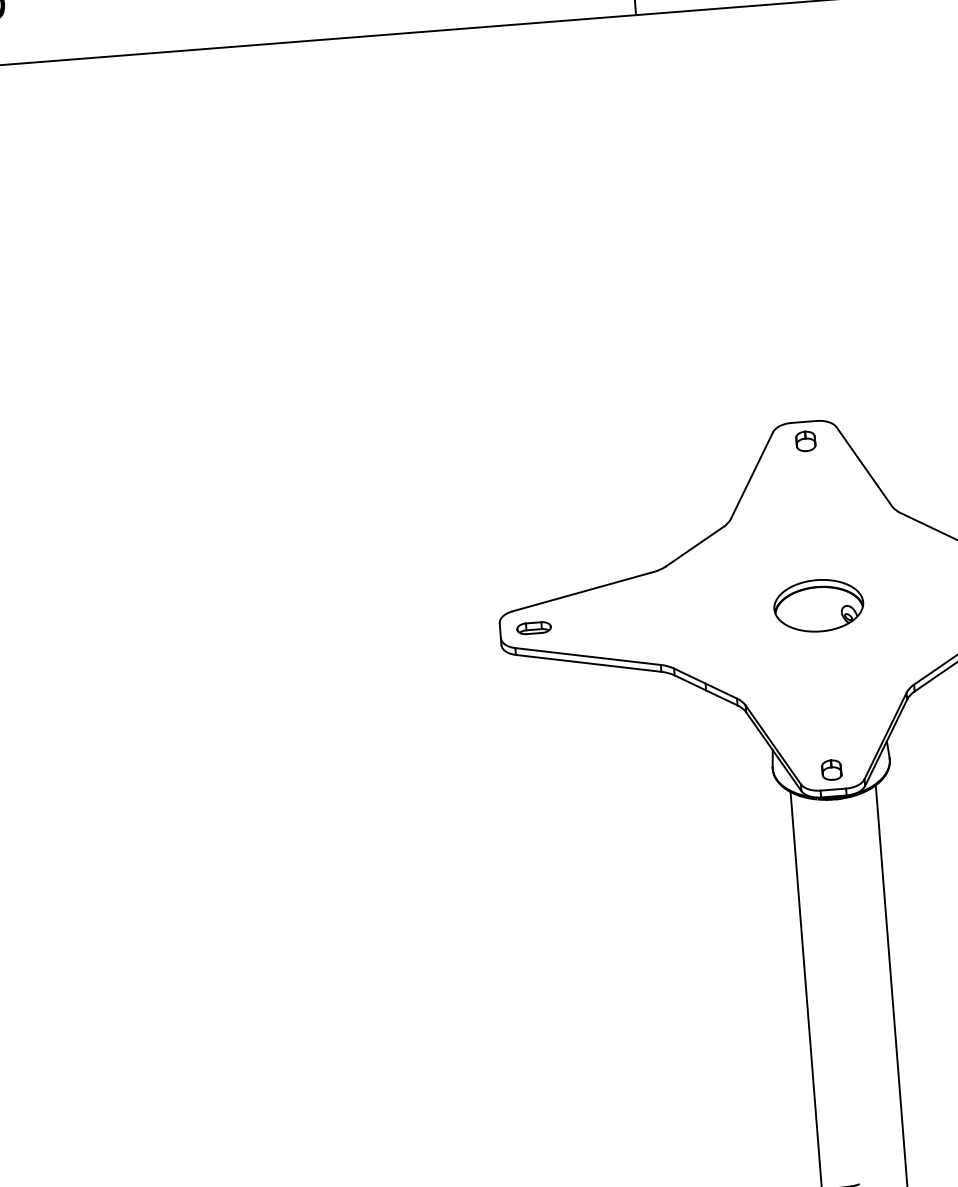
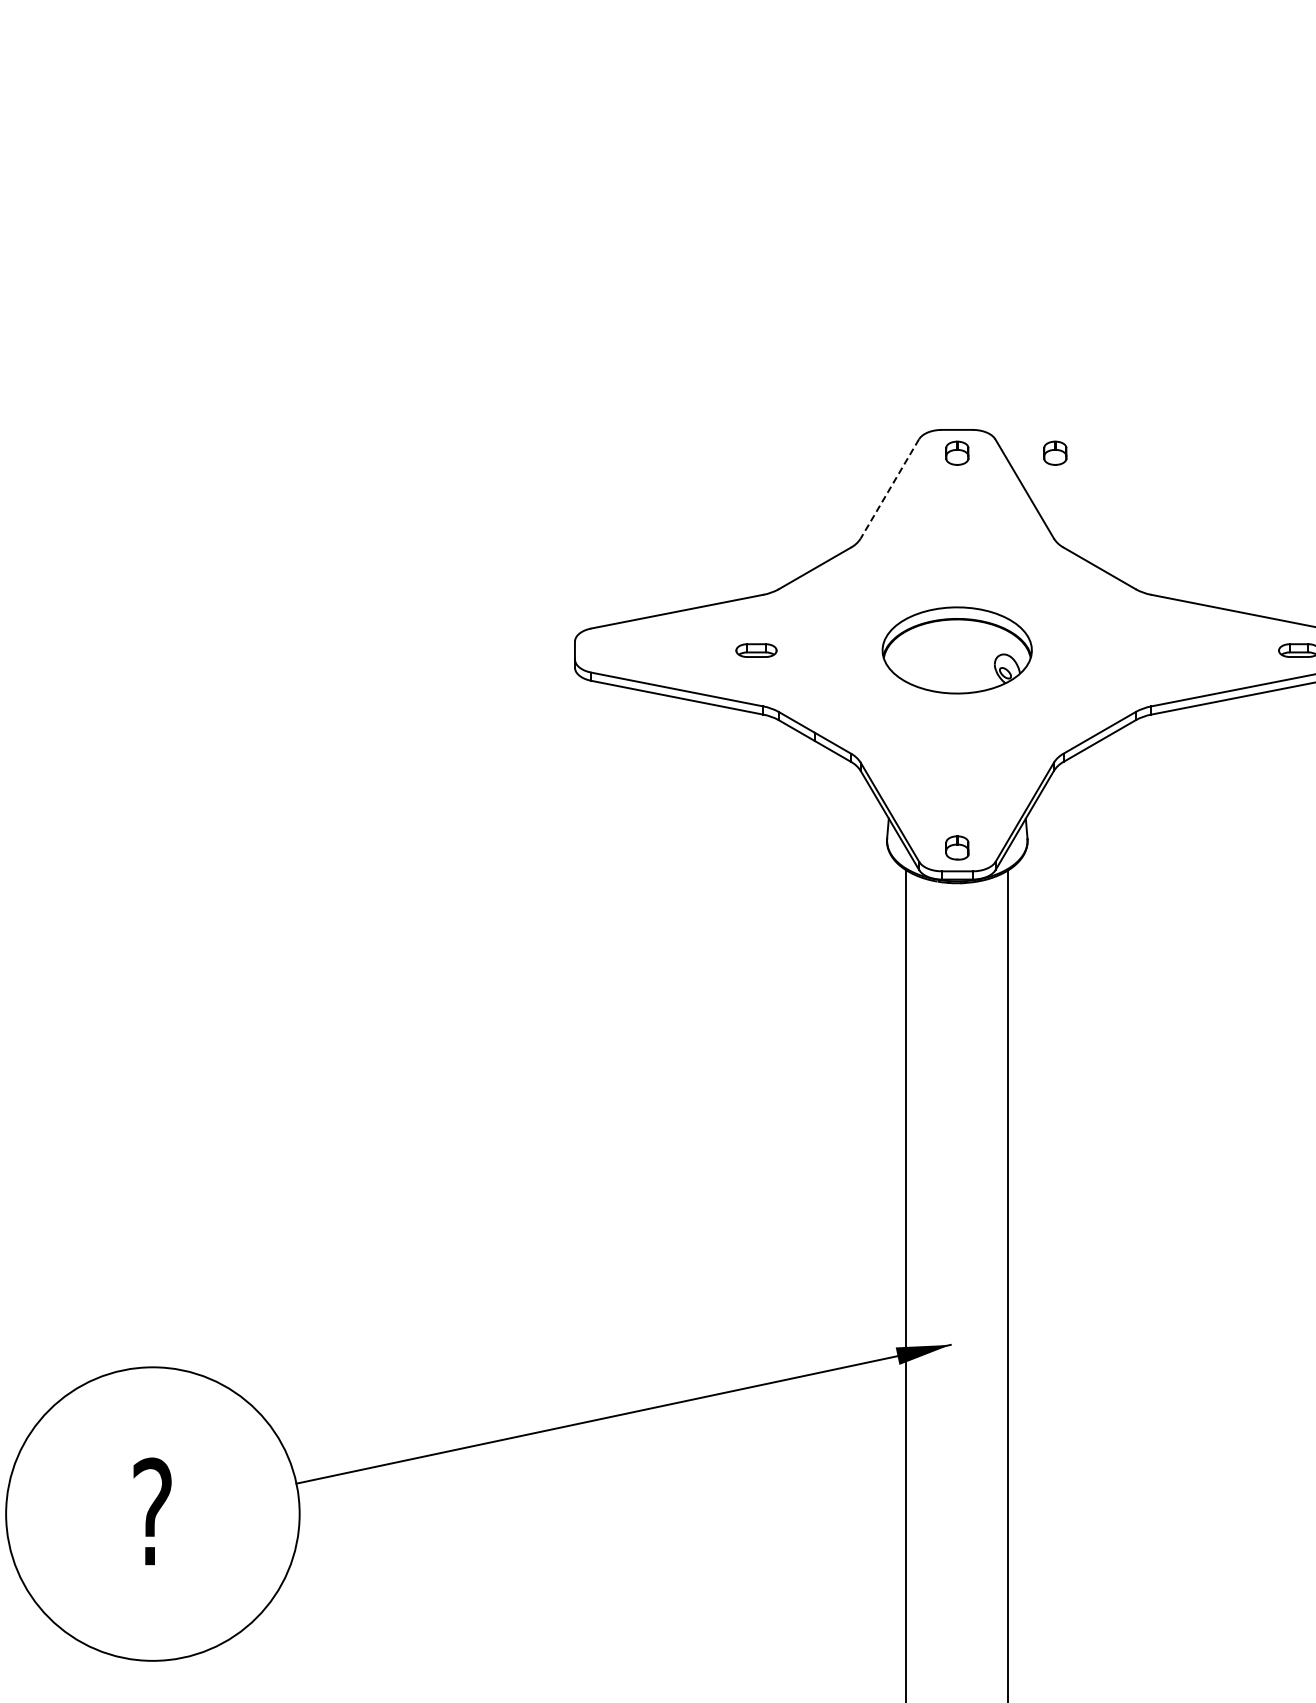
part: (887, 434) -> (1055, 452), added
line: (751, 475) -> (889, 488), solid -> dashed
part: (818, 605) -> (957, 650), size x1.4
part: (534, 628) -> (756, 650), moved

